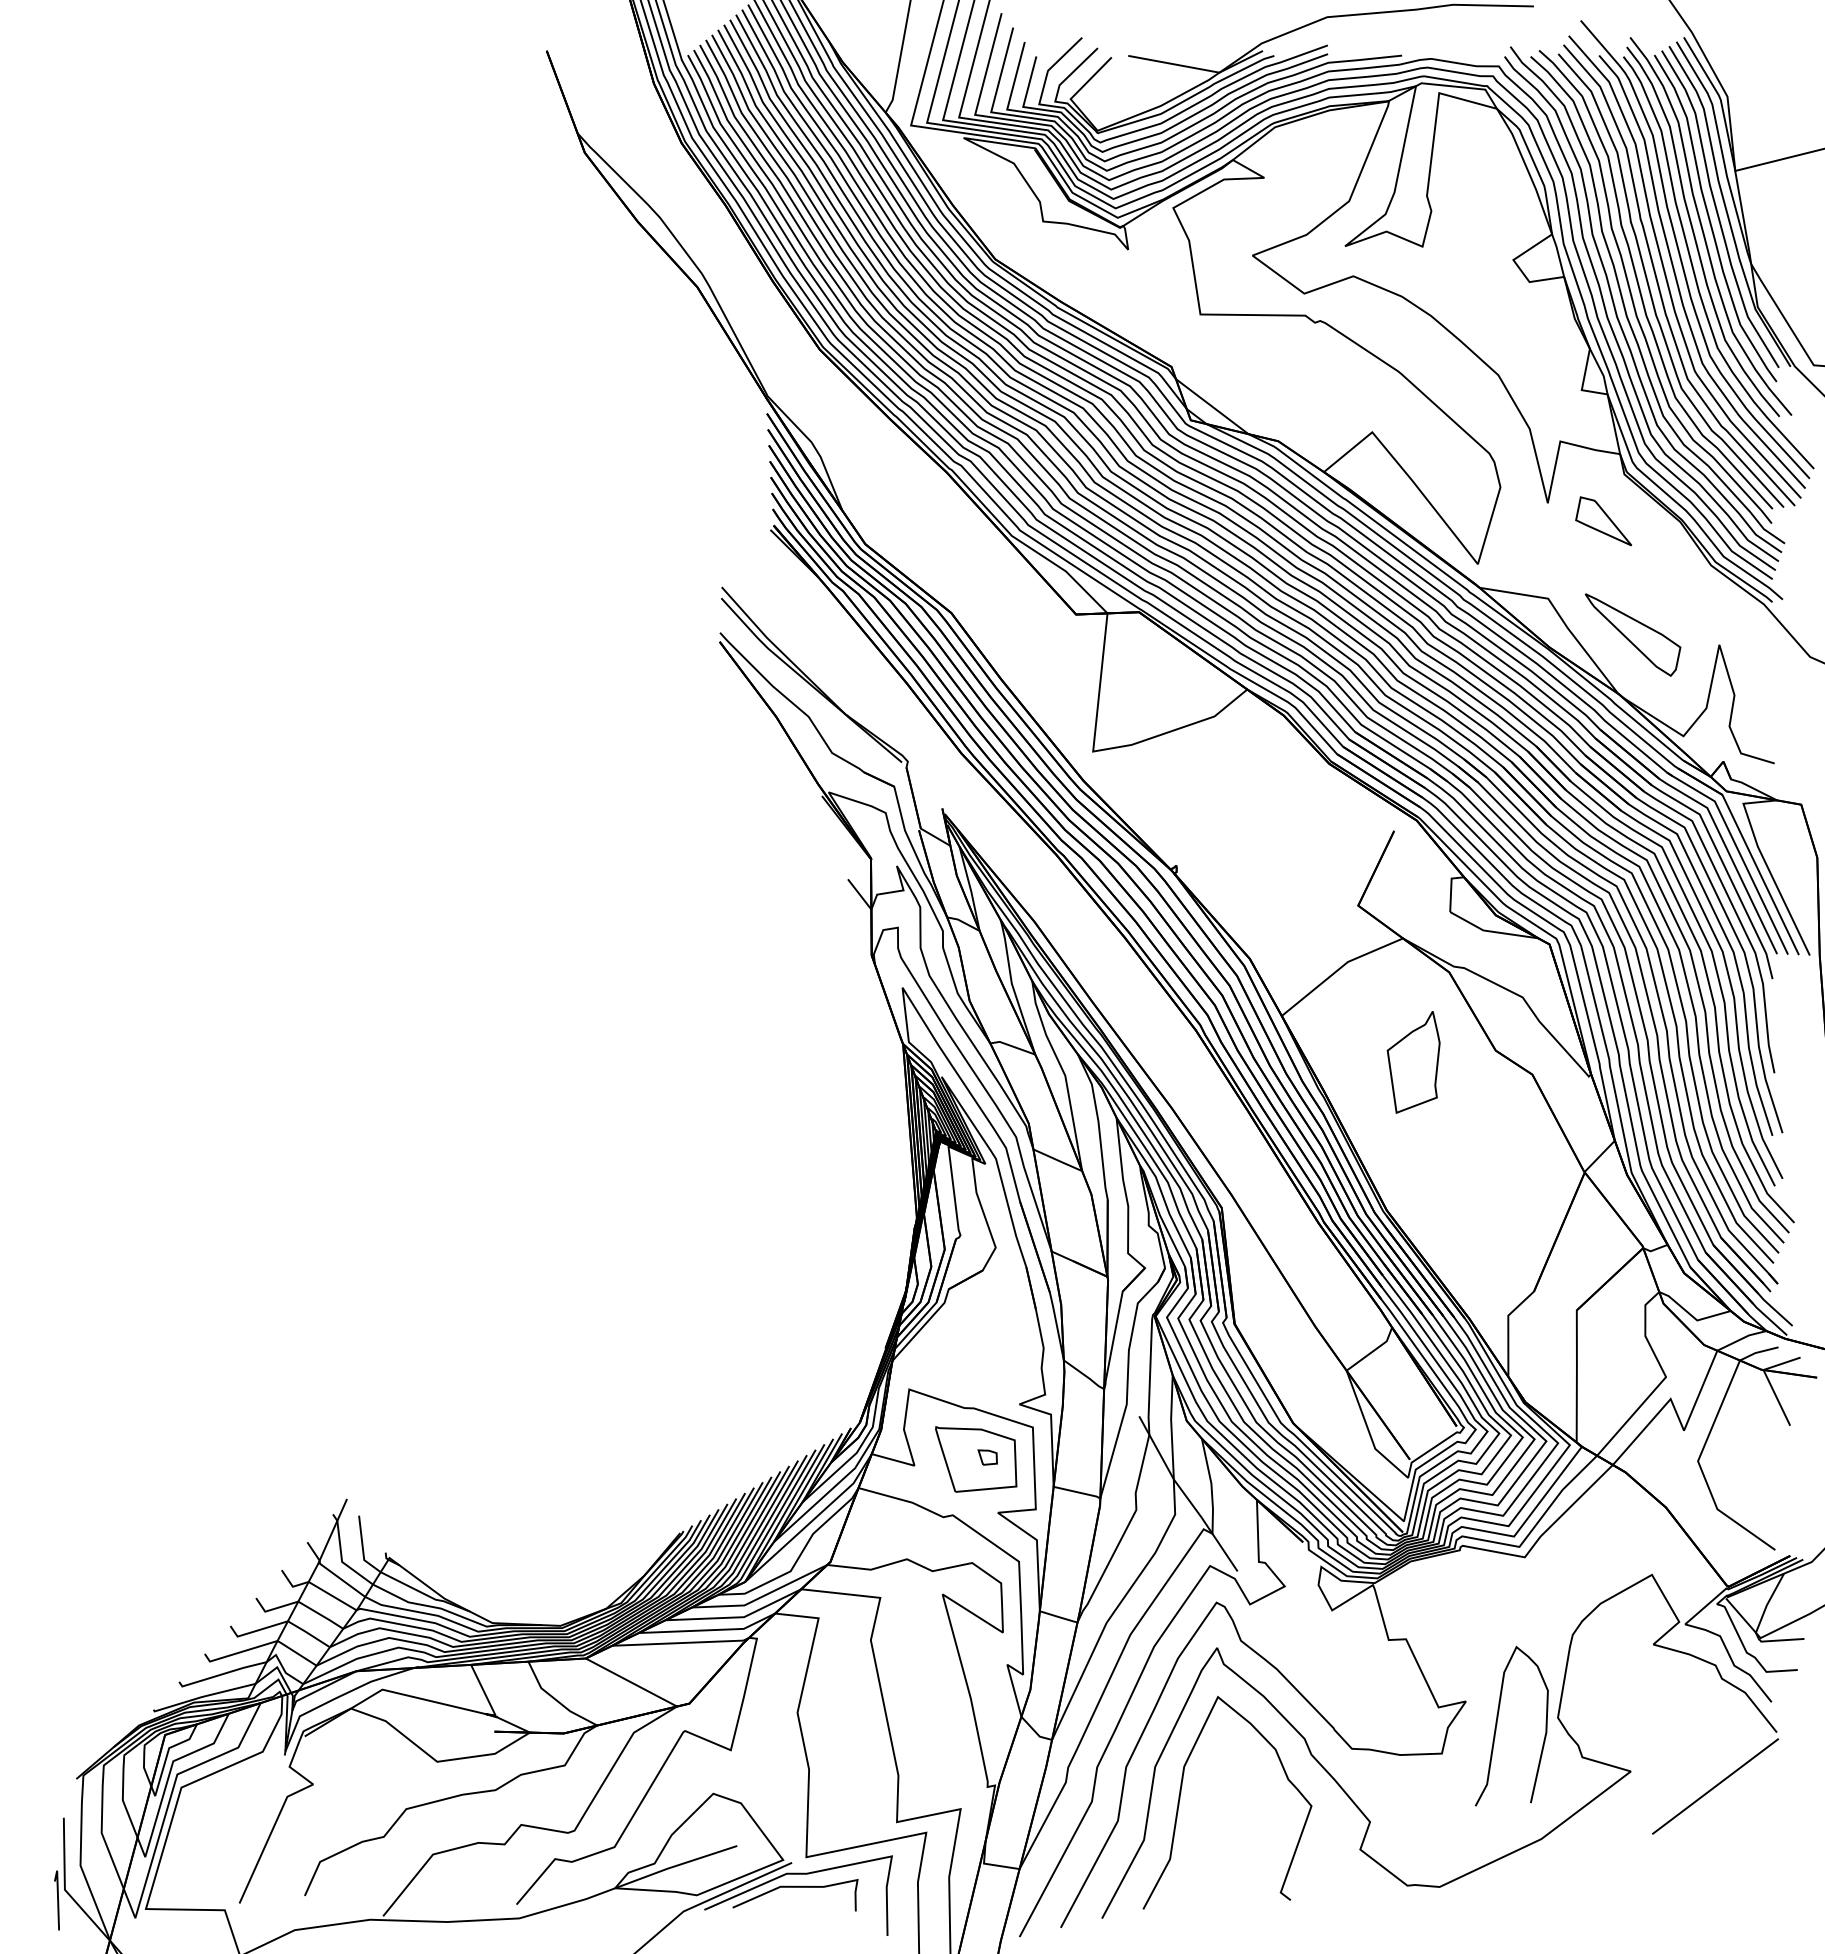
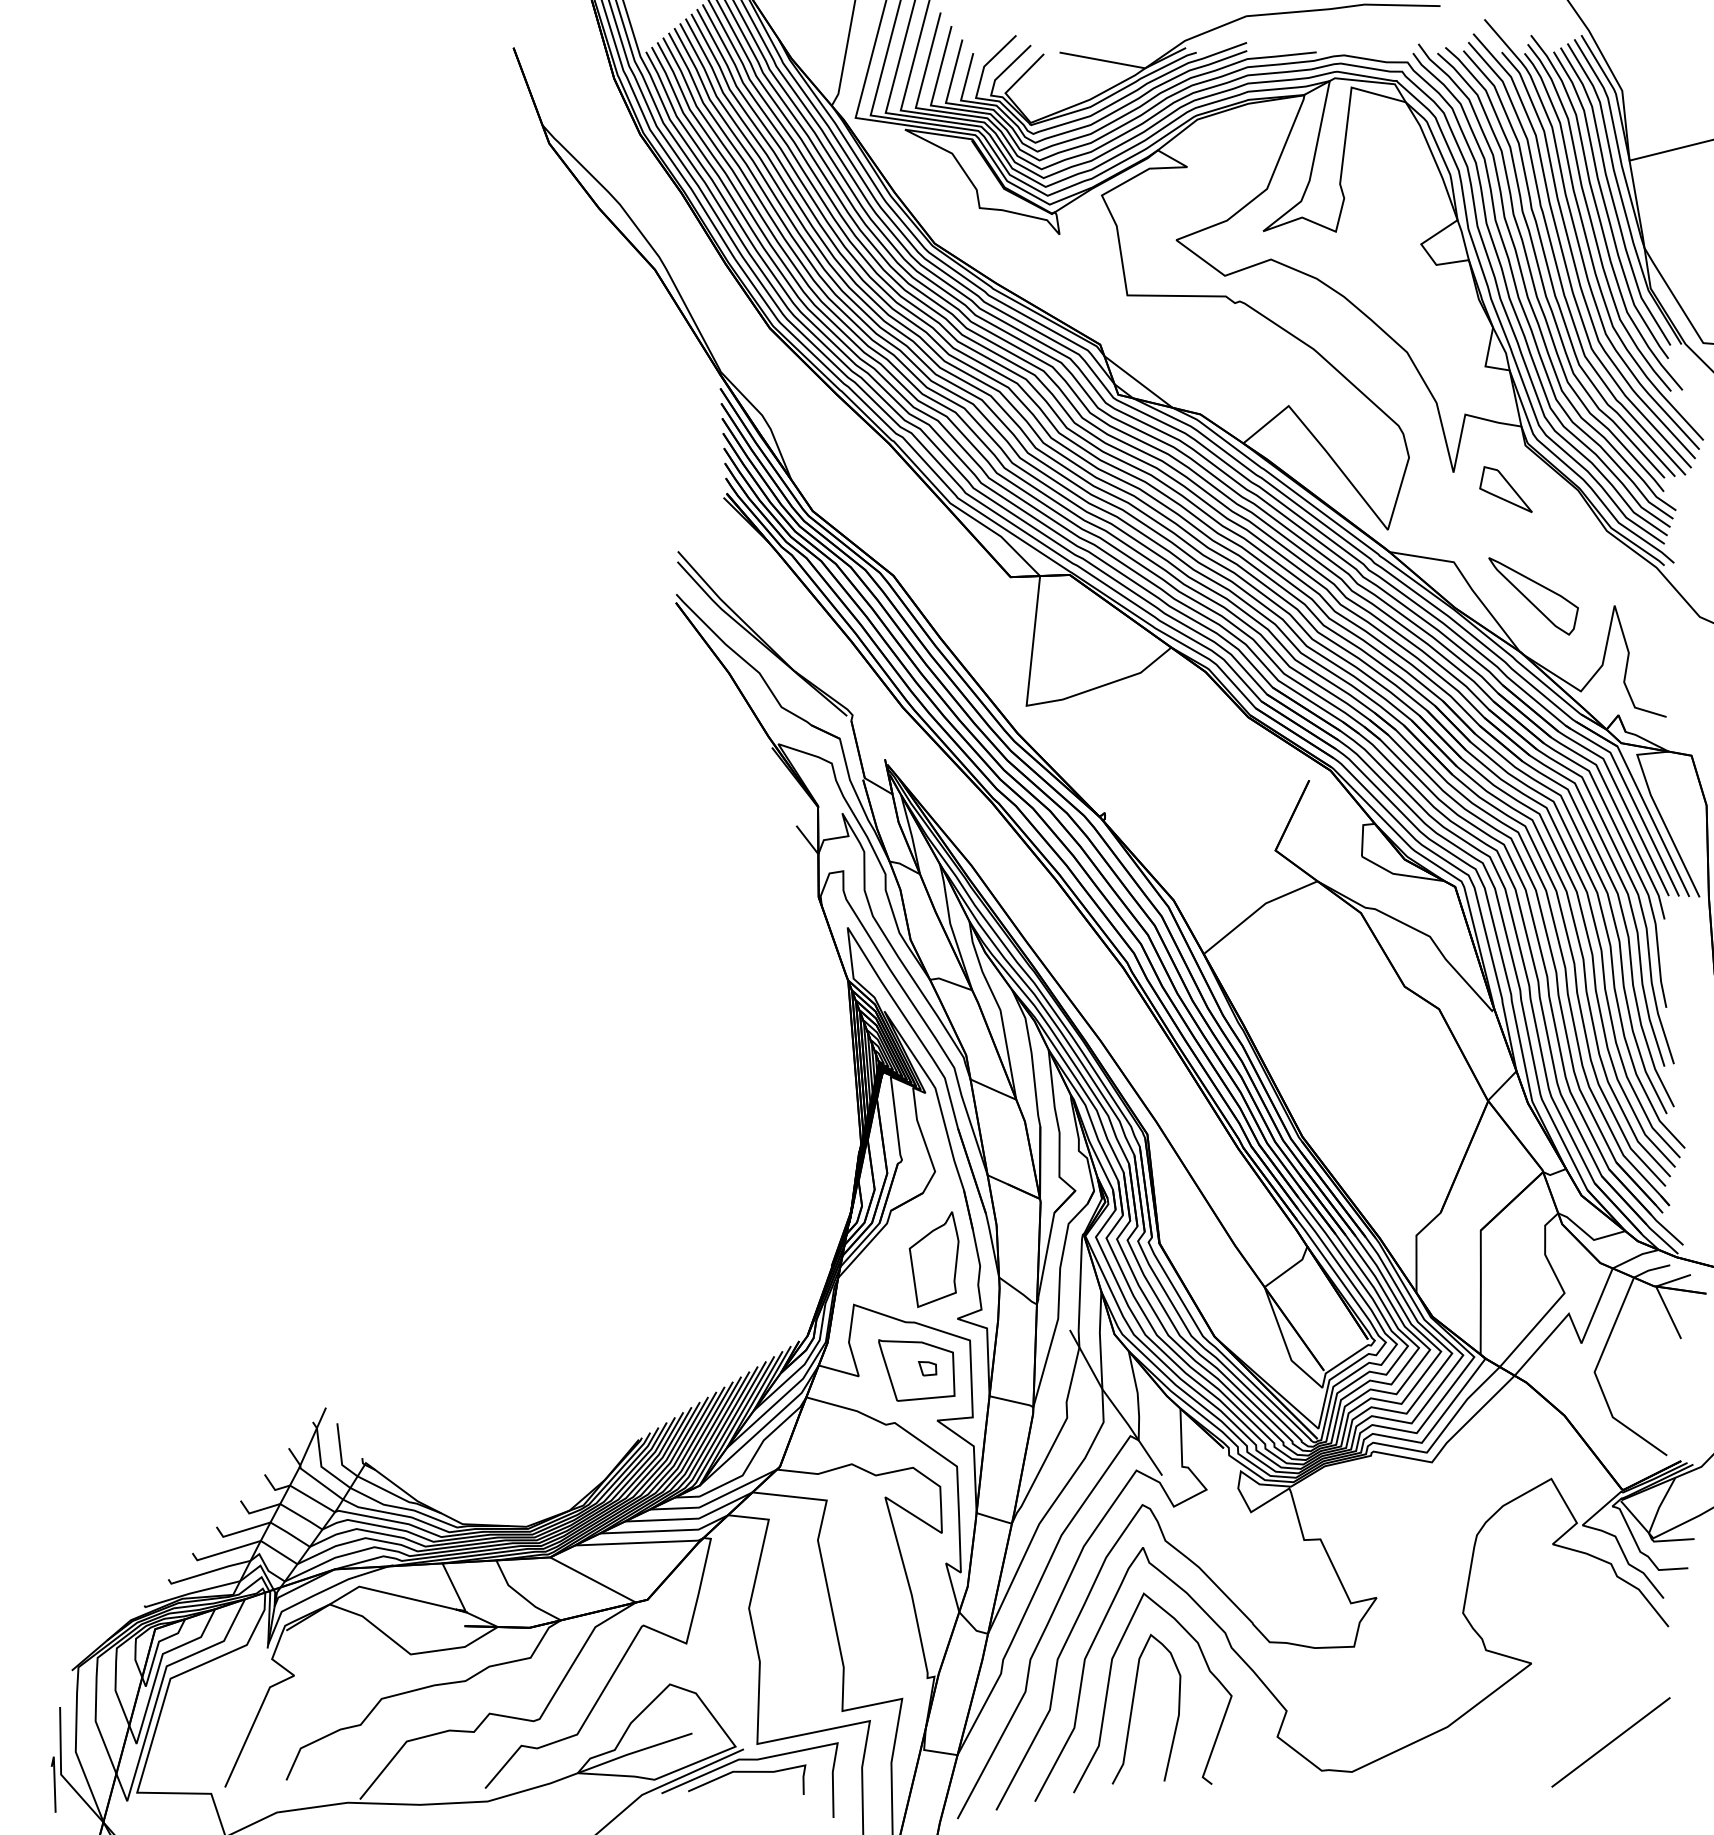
part: (1413, 1062) -> (933, 1259), moved
curve: (1497, 1724) -> (1133, 1707), moved
line: (1715, 1786) -> (1611, 1742), moved

